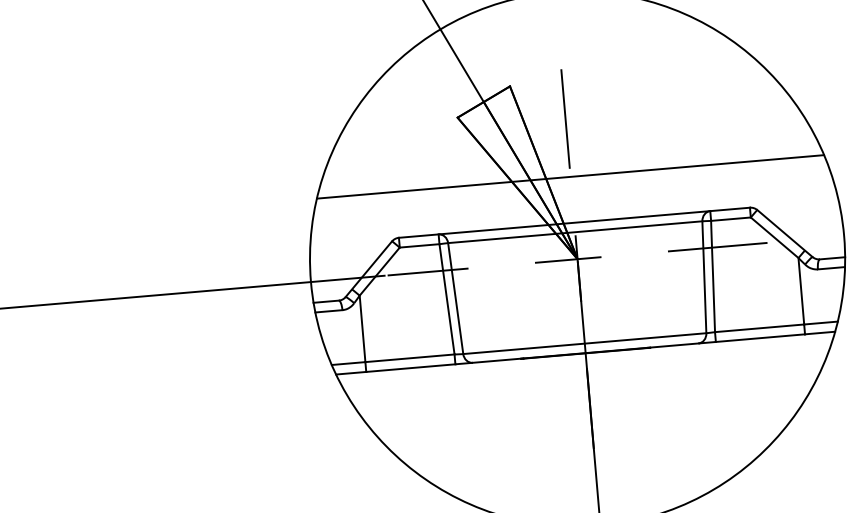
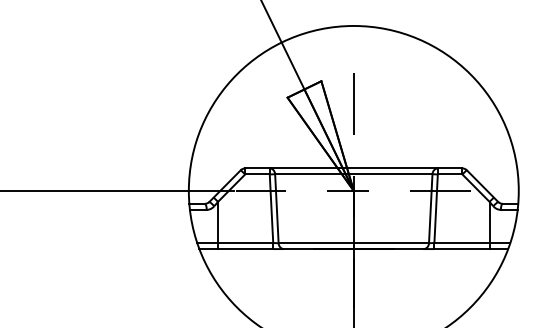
line: (570, 177) -> (353, 140), removed

